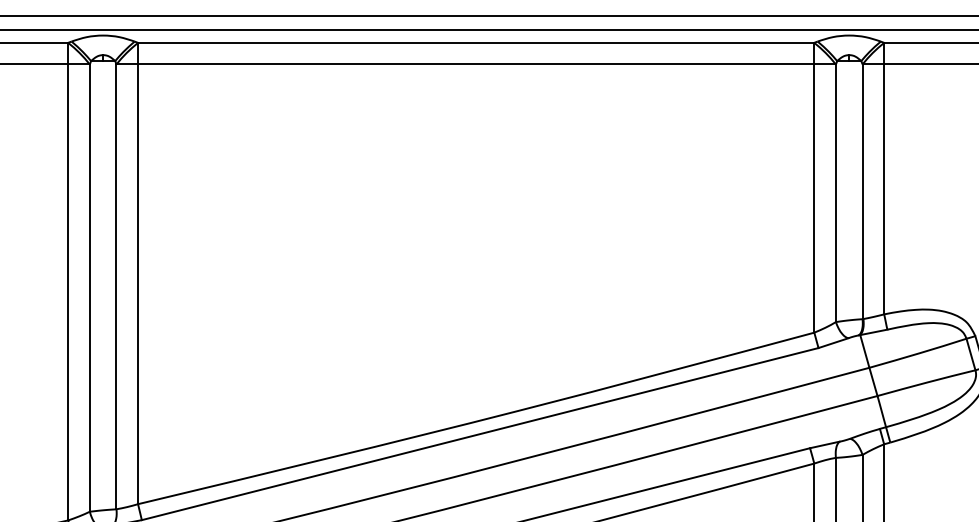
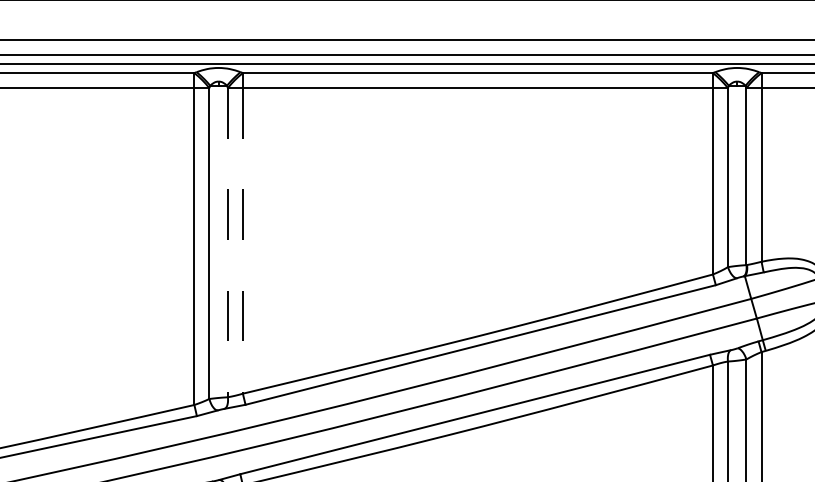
line: (137, 283) -> (242, 240), solid -> dashed
line: (115, 286) -> (227, 242), solid -> dashed

